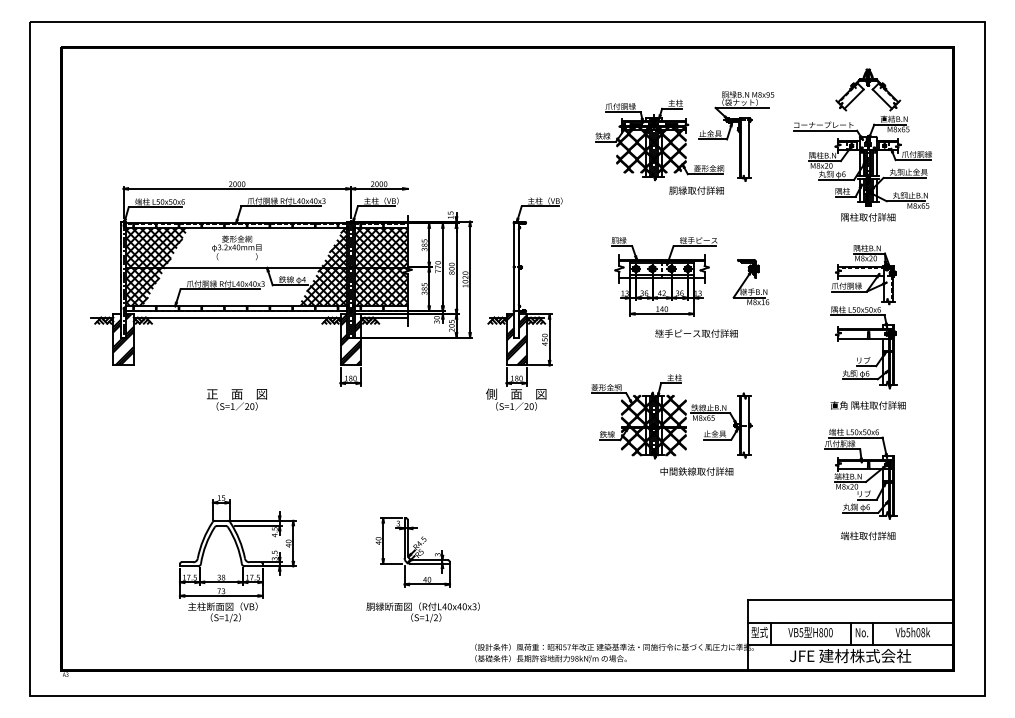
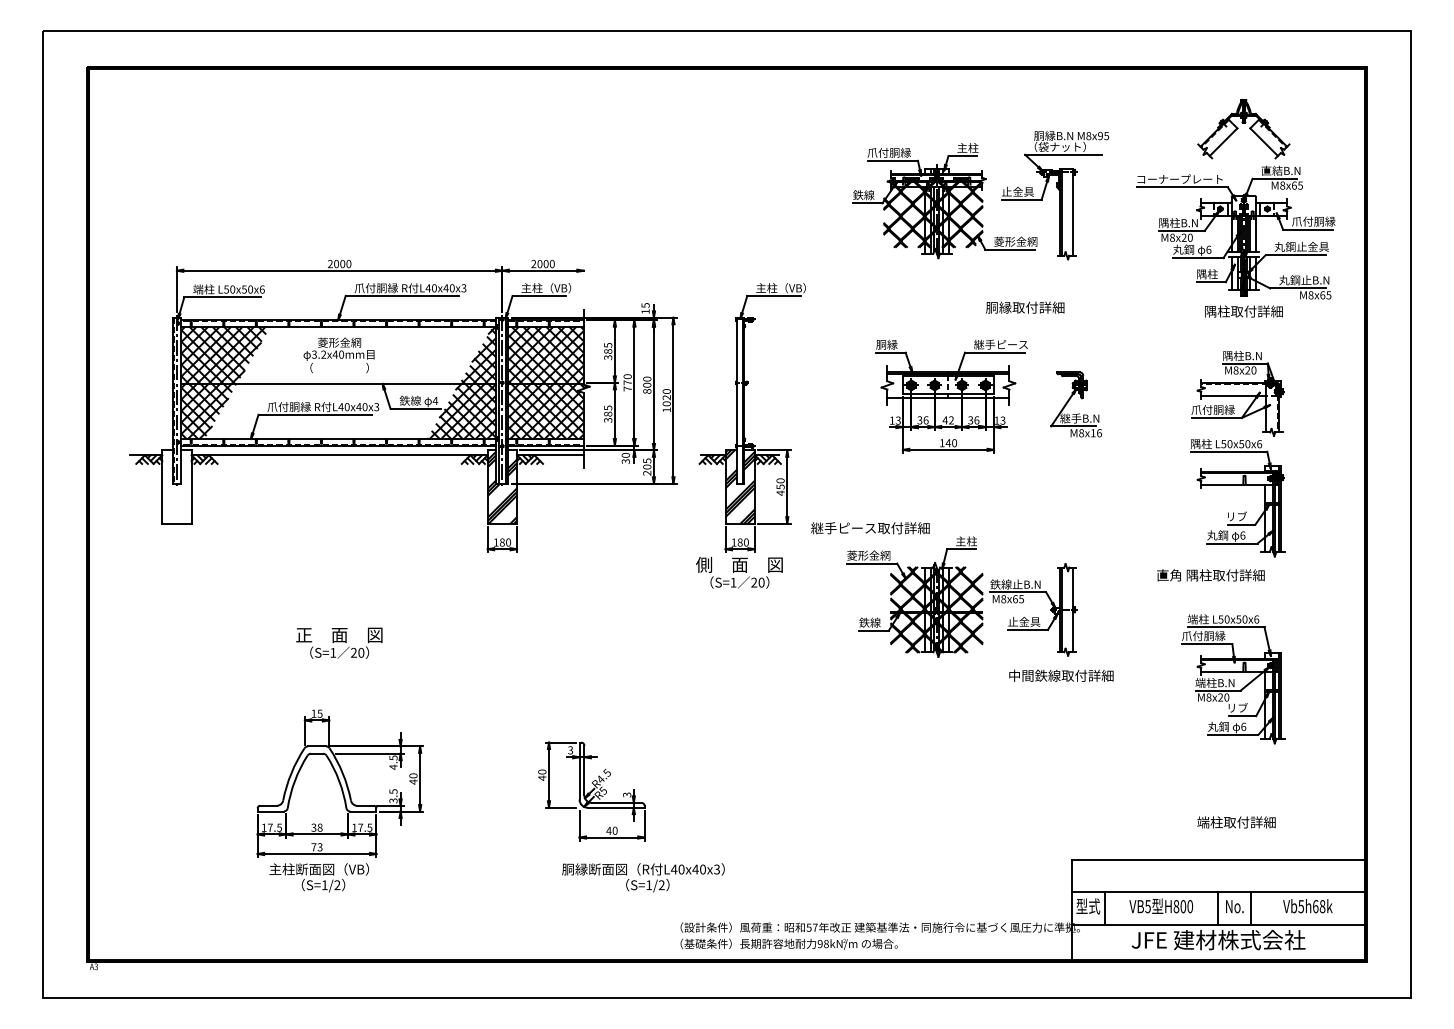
text: (696, 190) -> (1025, 307), moved
text: (696, 333) -> (870, 528), moved
hatch: (123, 339) -> (176, 486), removed
text: (236, 399) -> (338, 642), moved
text: (867, 405) -> (1209, 575), moved
text: (696, 471) -> (1060, 675), moved
text: (867, 535) -> (1235, 821), moved
text: (422, 612) -> (642, 877), moved
text: (918, 632) -> (1315, 906), Vb5h08k -> Vb5h68k

